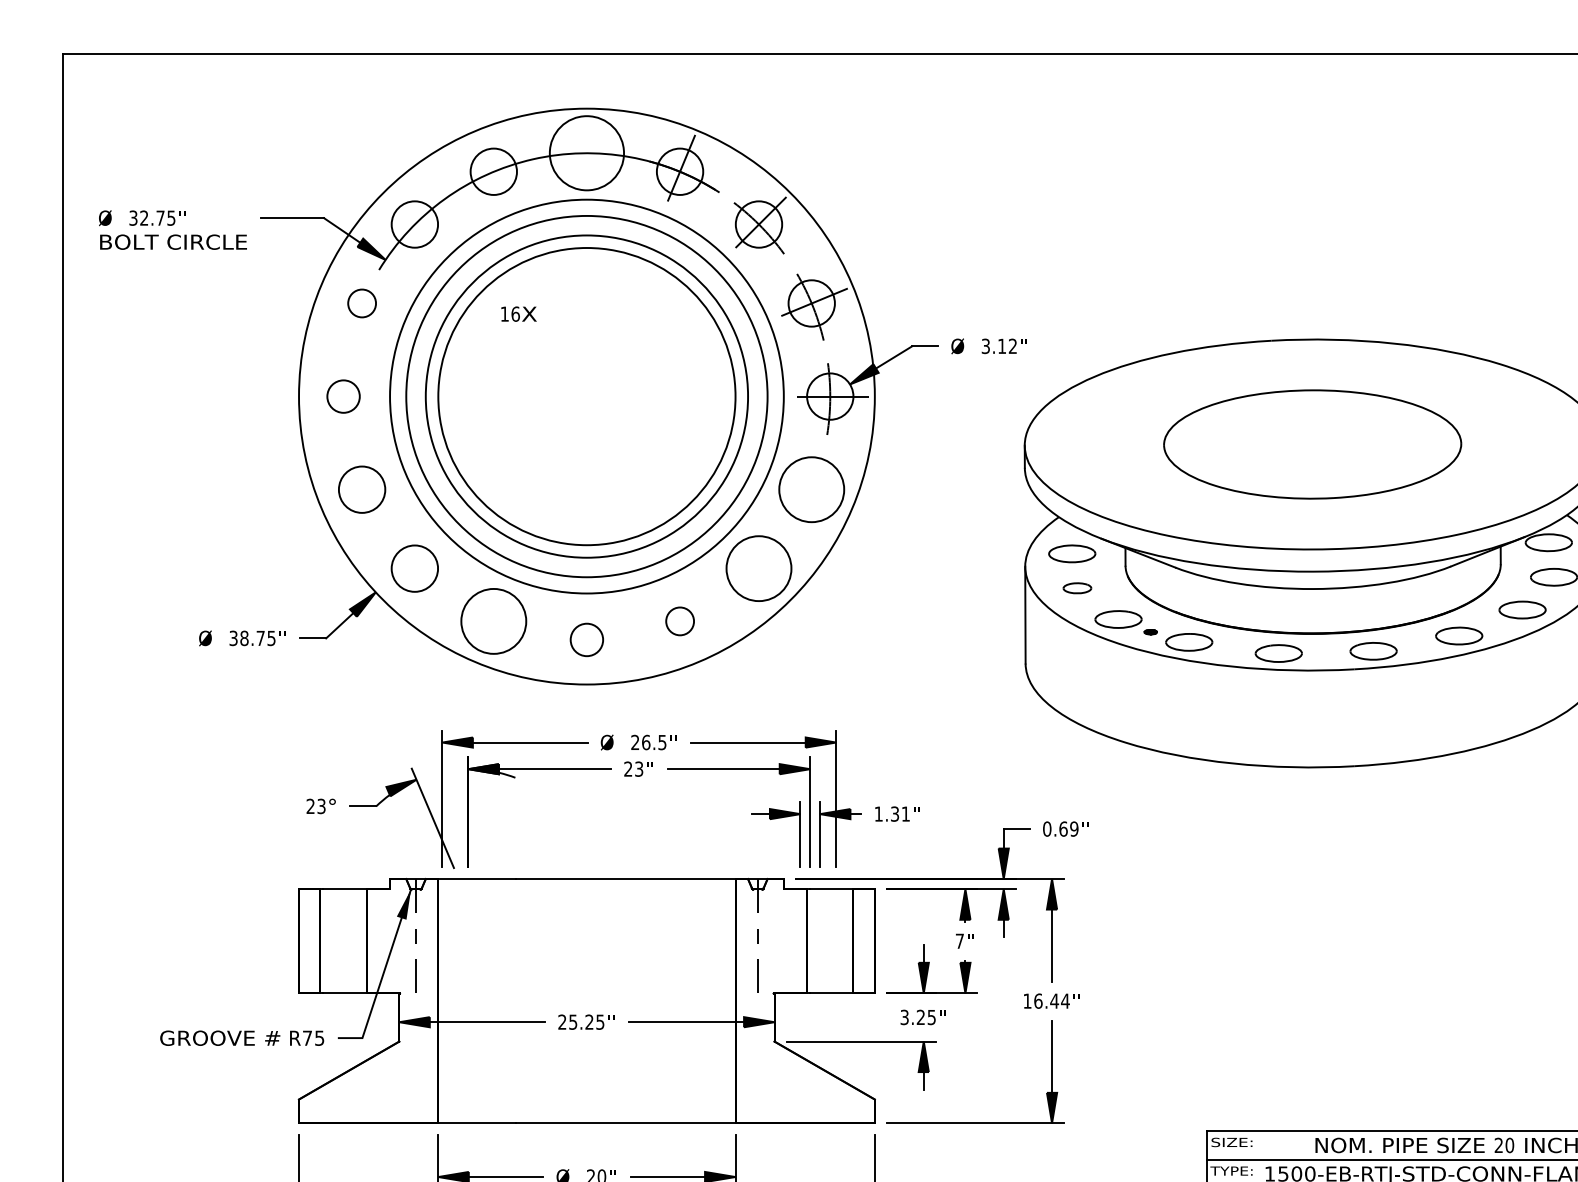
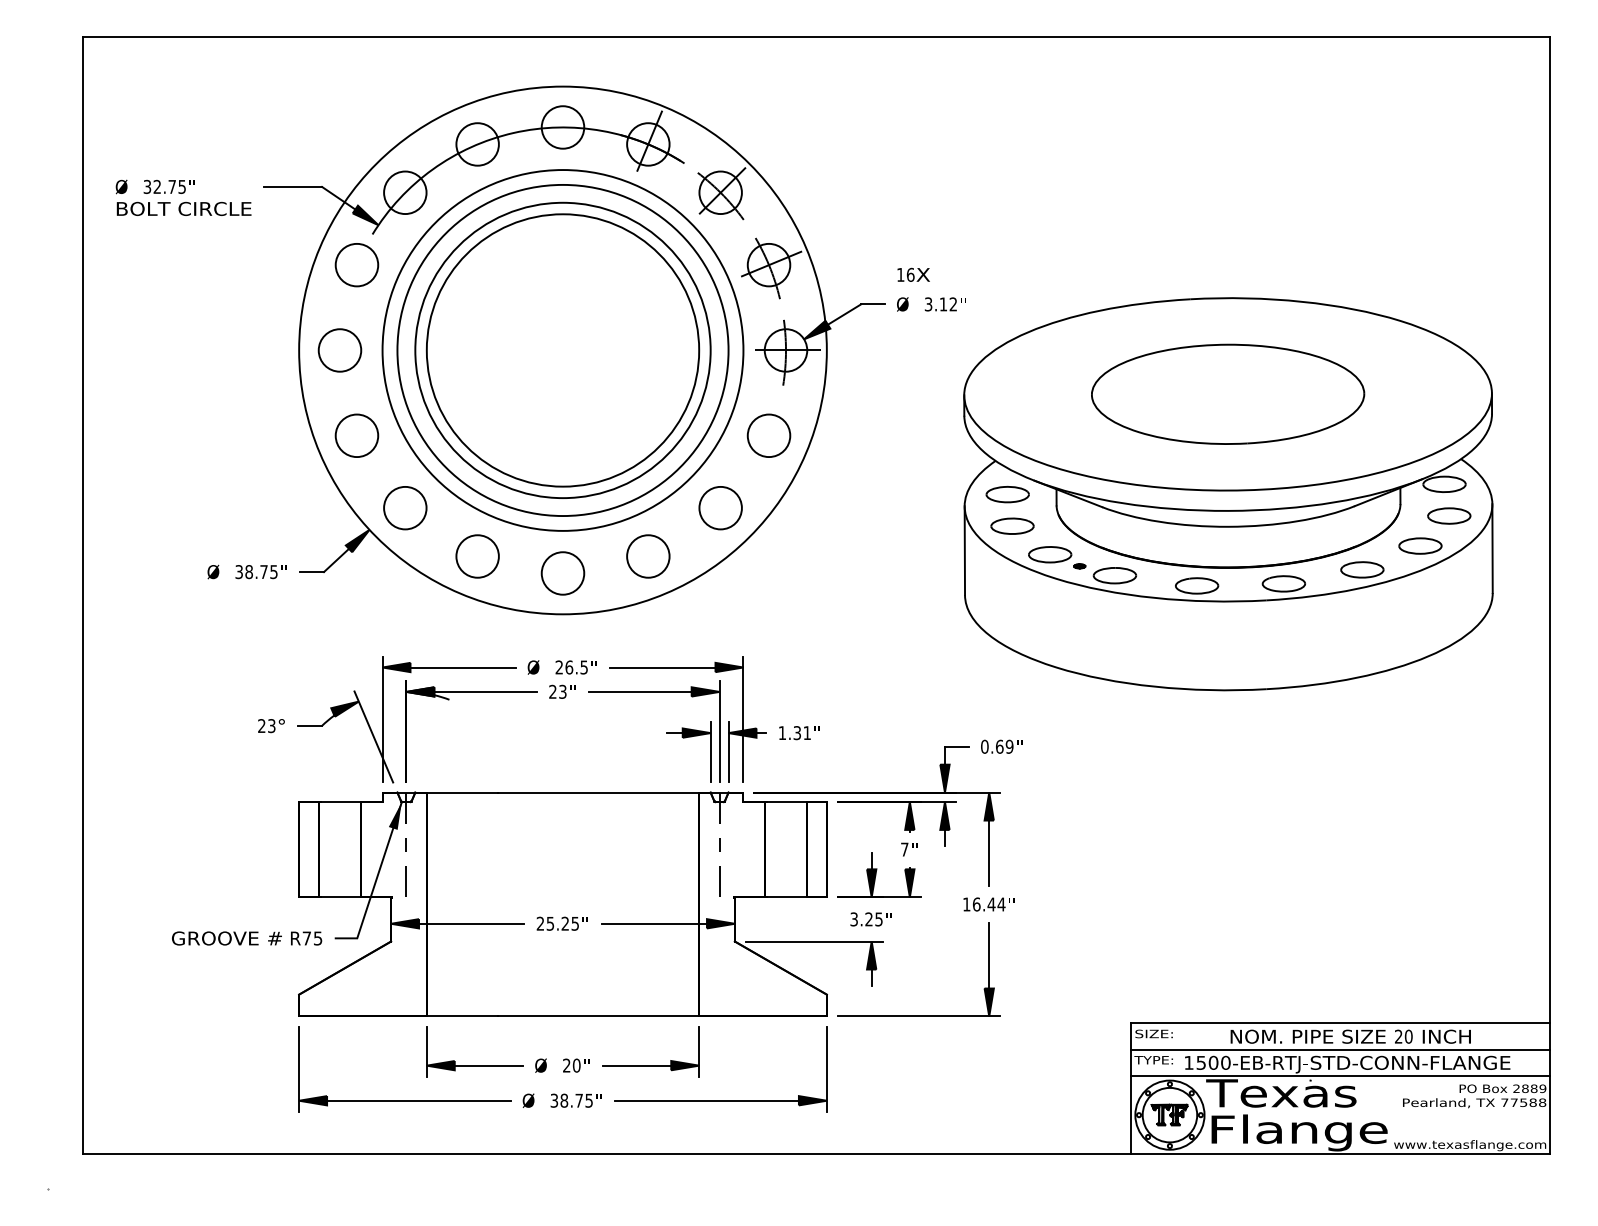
circle: (586, 153) -> (562, 127), size x0.62
circle: (361, 302) -> (356, 264), size x1.67
text: (518, 313) -> (913, 274), moved
circle: (343, 396) -> (339, 350), size x1.43
circle: (811, 489) -> (768, 435), size x0.71
circle: (758, 567) -> (720, 507), size x0.71
part: (1077, 587) -> (1012, 525), size x1.67
circle: (493, 621) -> (477, 556), size x0.71
circle: (680, 621) -> (648, 556), size x1.67
circle: (586, 639) -> (562, 573), size x1.43
part: (624, 776) -> (549, 698), moved

